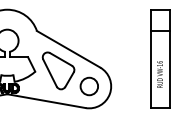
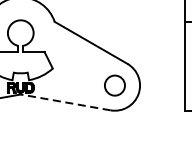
part: (58, 70) -> (79, 67), removed
line: (46, 101) -> (65, 102), solid -> dashed

